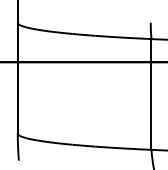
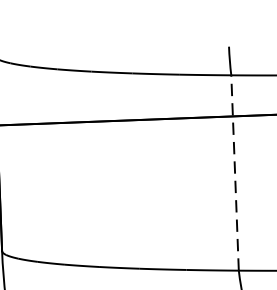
line: (151, 93) -> (235, 171), solid -> dashed

